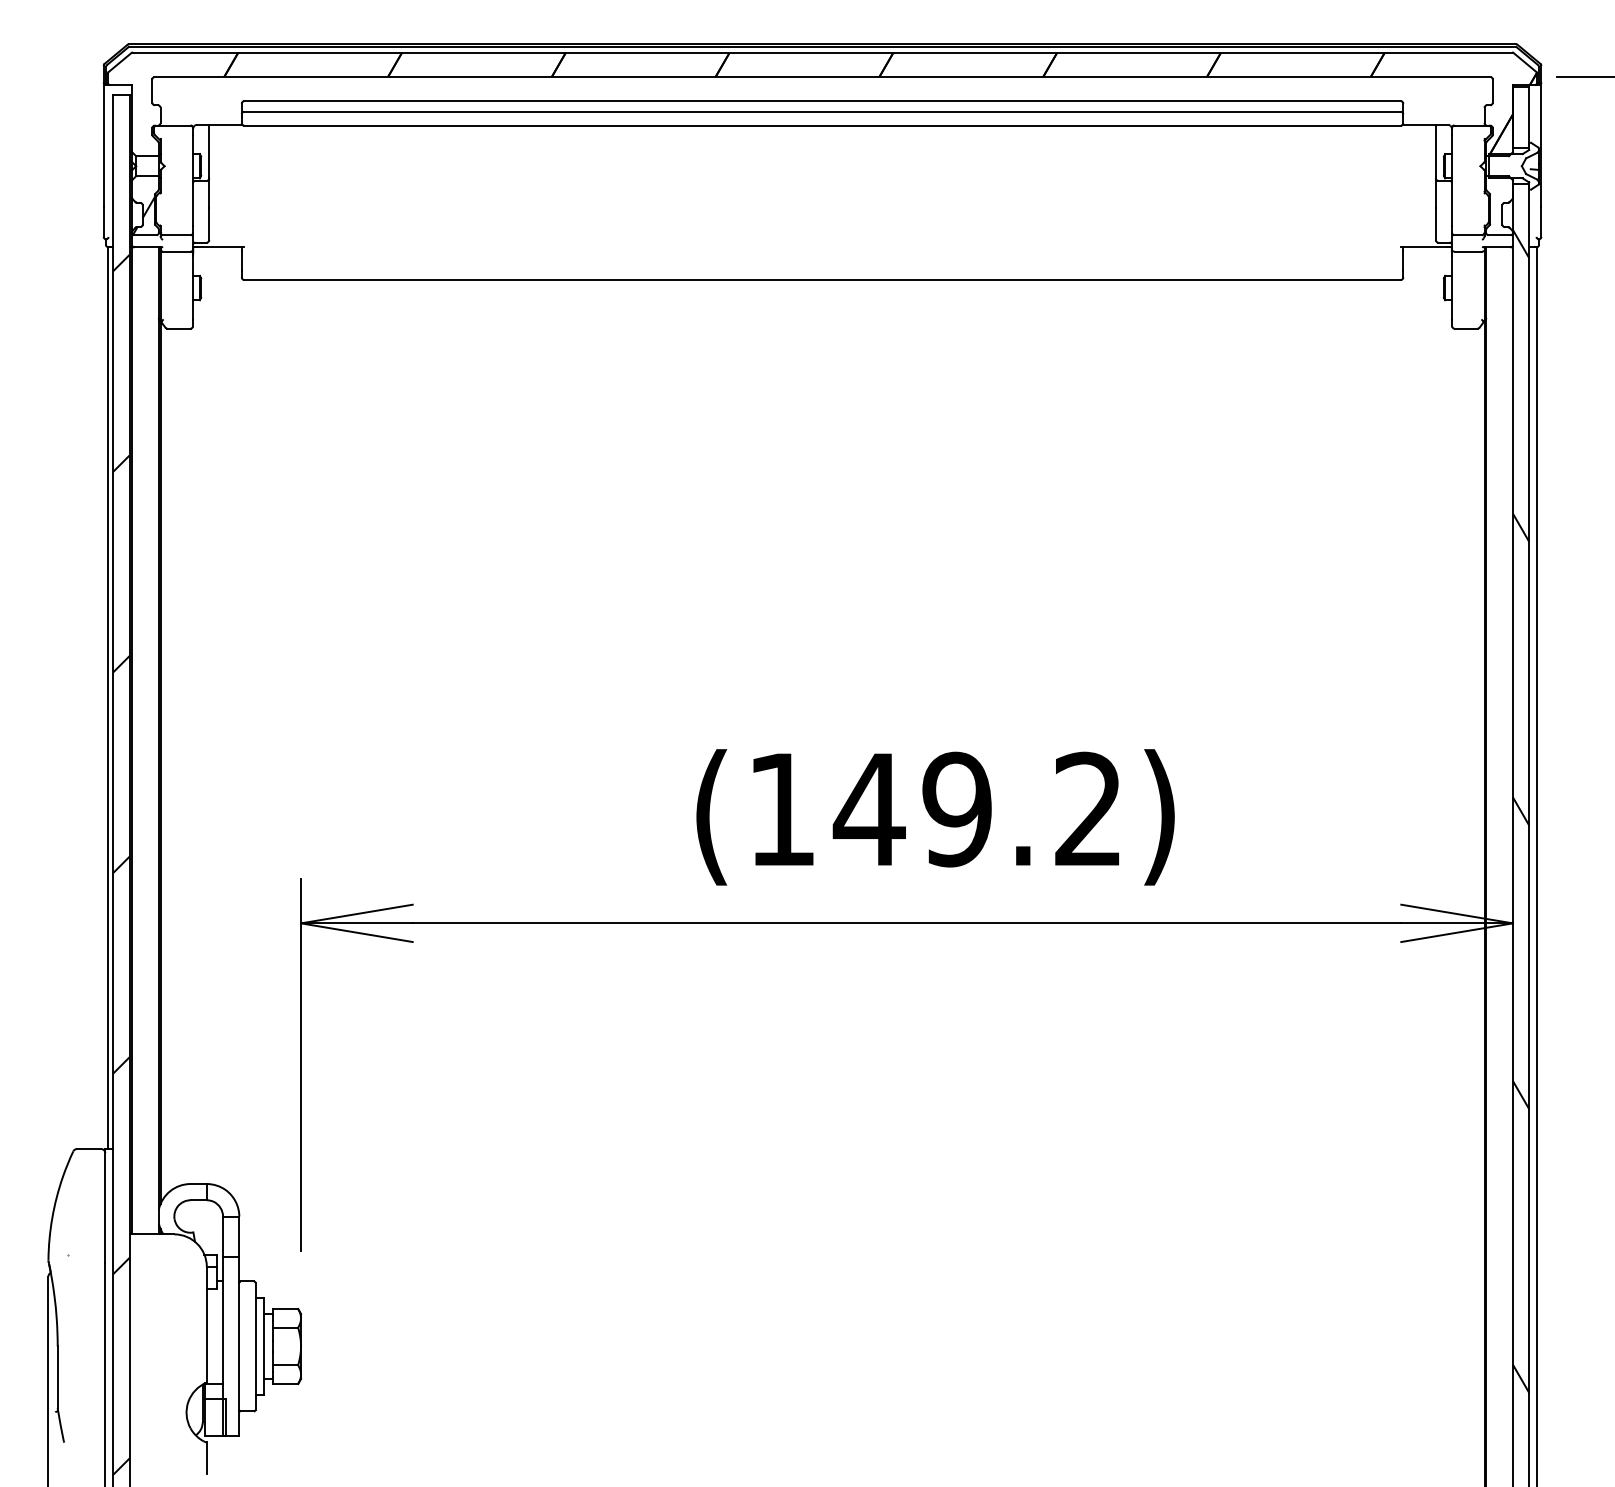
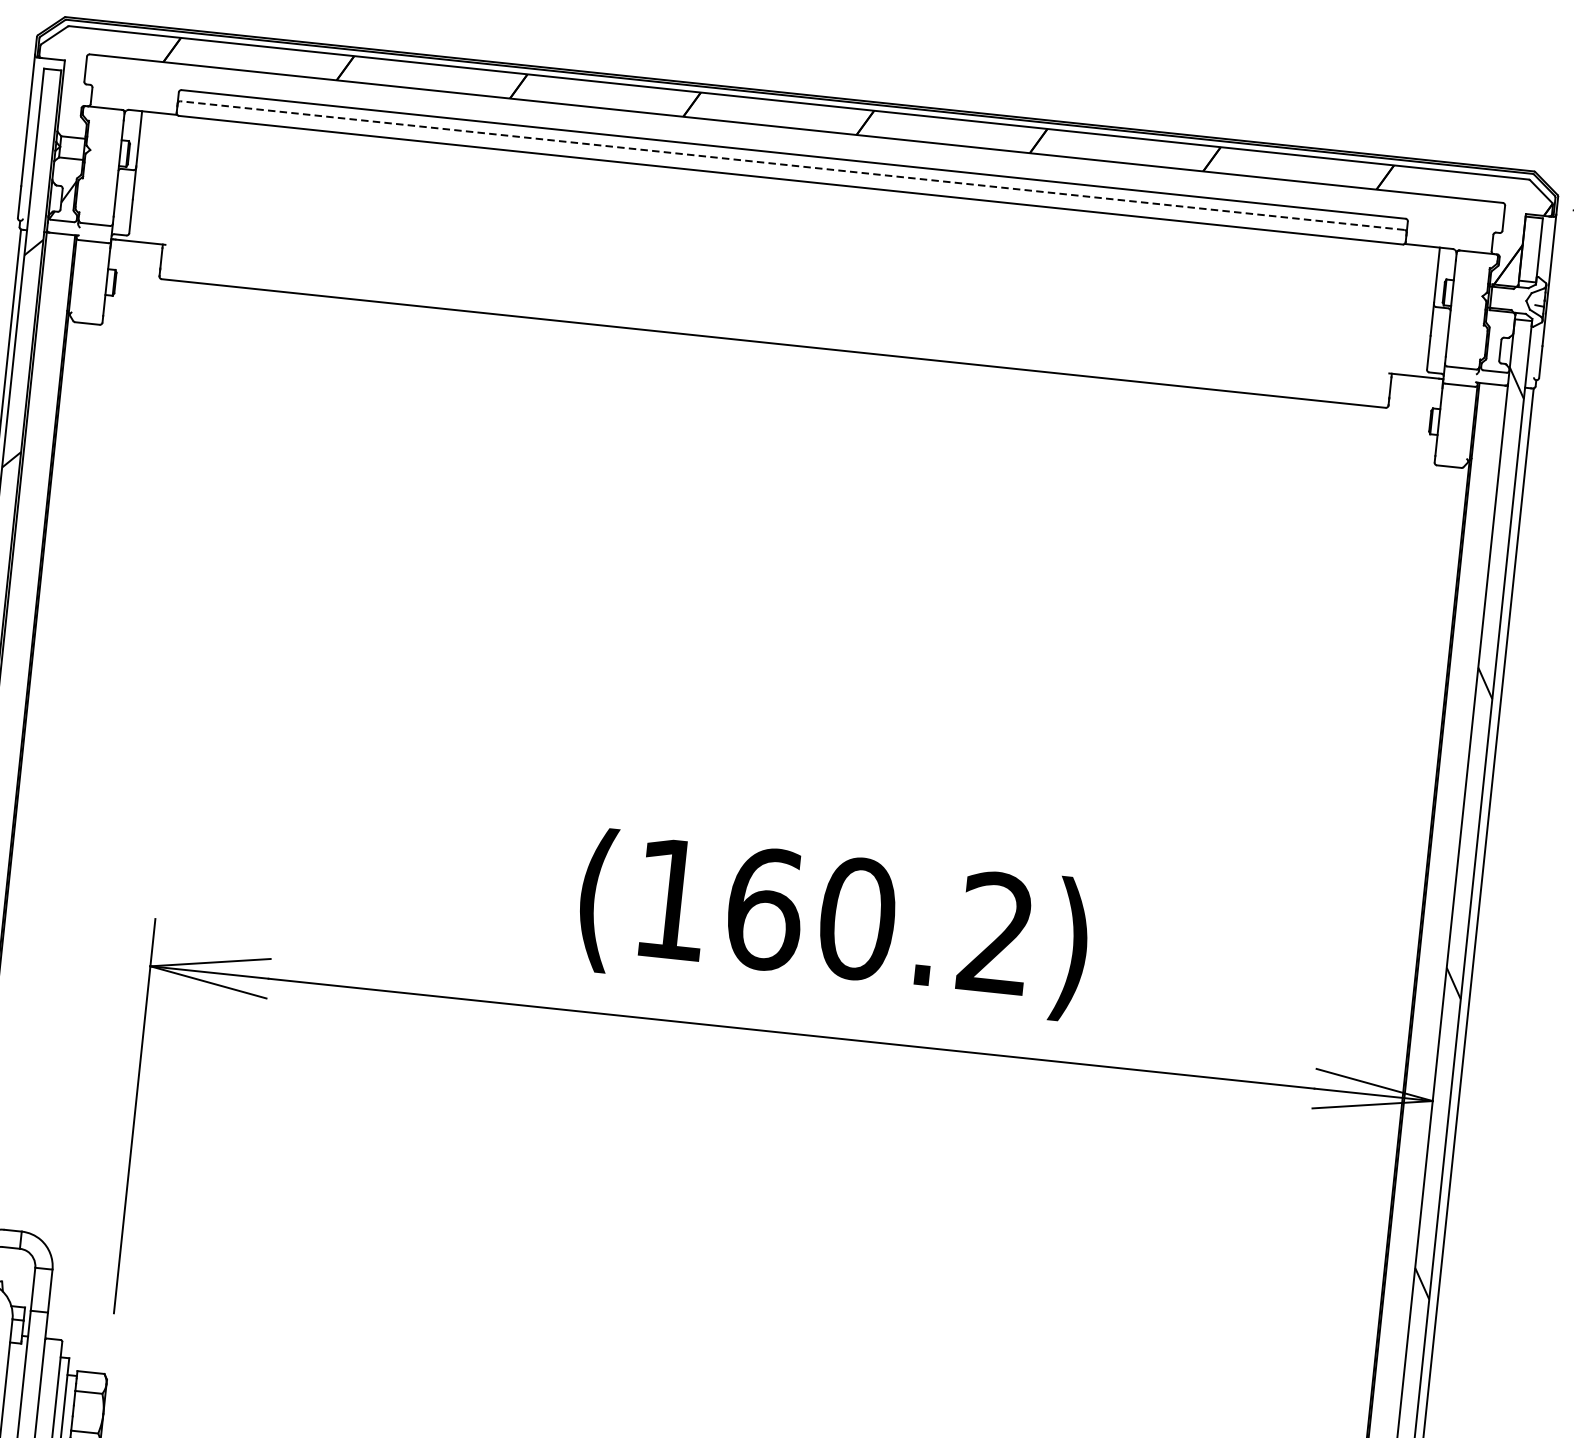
line: (822, 111) -> (792, 165), solid -> dashed
text: (912, 809) -> (810, 913), (149.2) -> (160.2)

